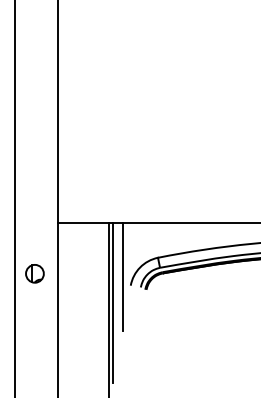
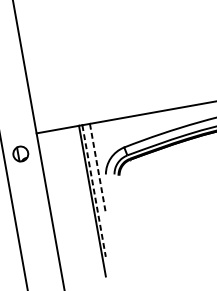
part: (34, 273) -> (20, 153), moved
line: (122, 276) -> (97, 168), solid -> dashed
line: (113, 302) -> (94, 190), solid -> dashed

